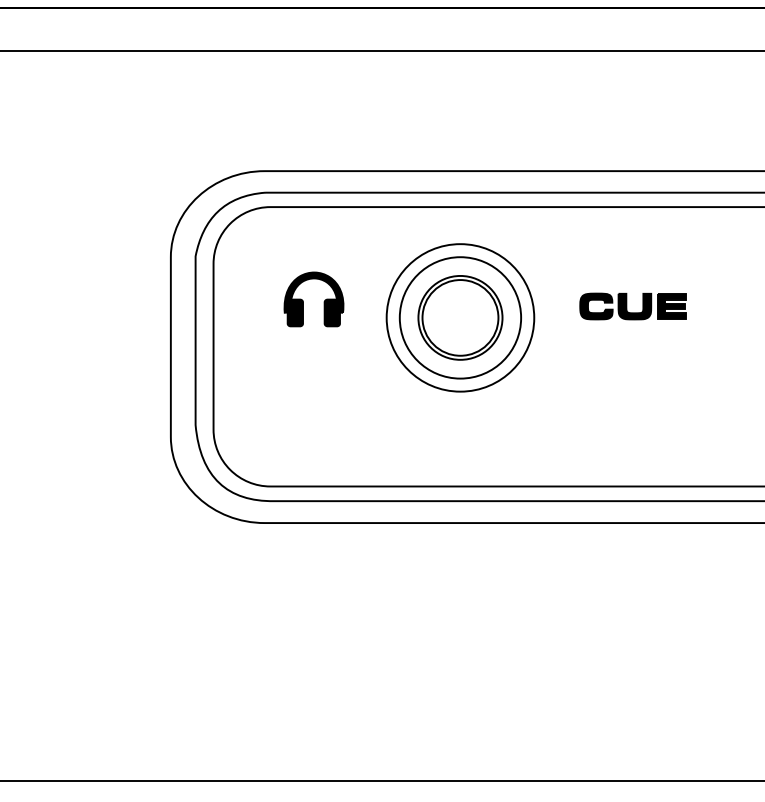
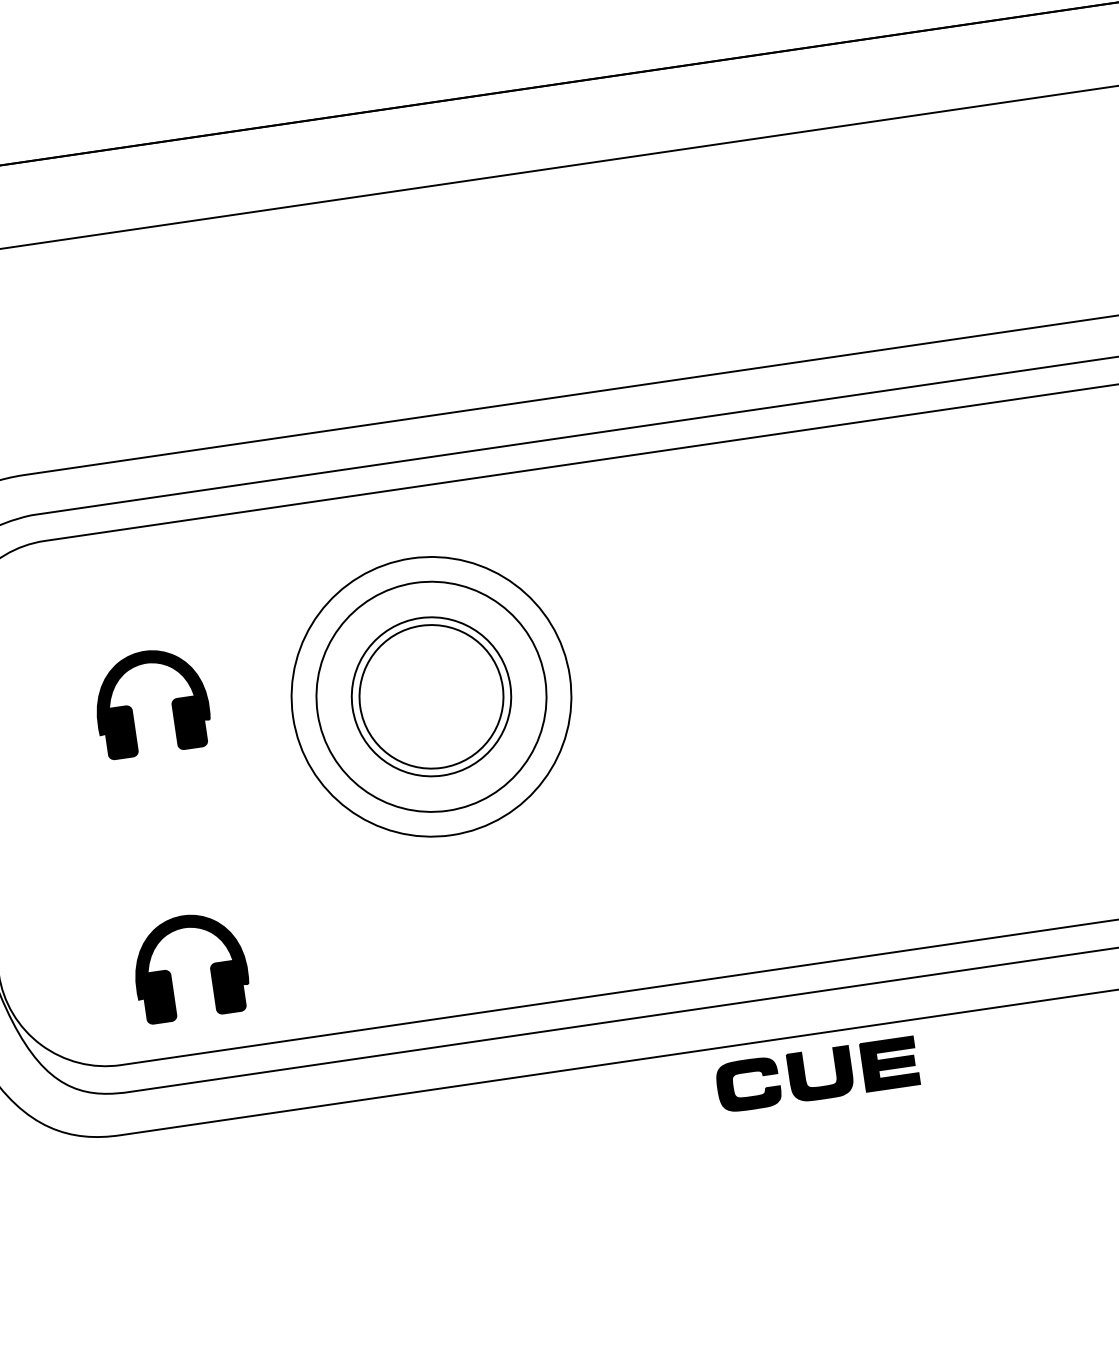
part: (632, 306) -> (816, 1074), moved
part: (303, 441) -> (170, 971), added

